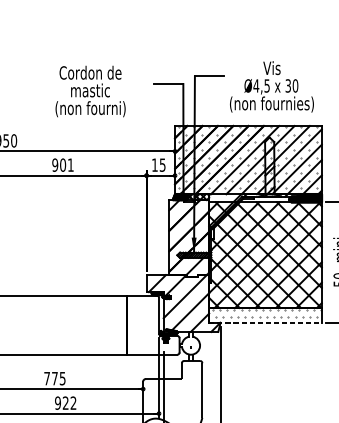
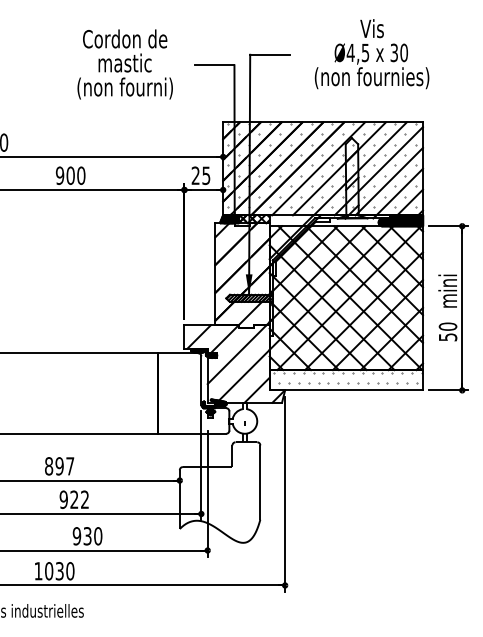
text: (271, 87) -> (371, 54), moved
text: (90, 91) -> (124, 64), moved
text: (70, 164) -> (81, 175), 901 -> 900
text: (154, 164) -> (195, 175), 15 -> 25
line: (265, 322) -> (346, 390), dashed -> solid
text: (54, 378) -> (59, 466), 775 -> 897

